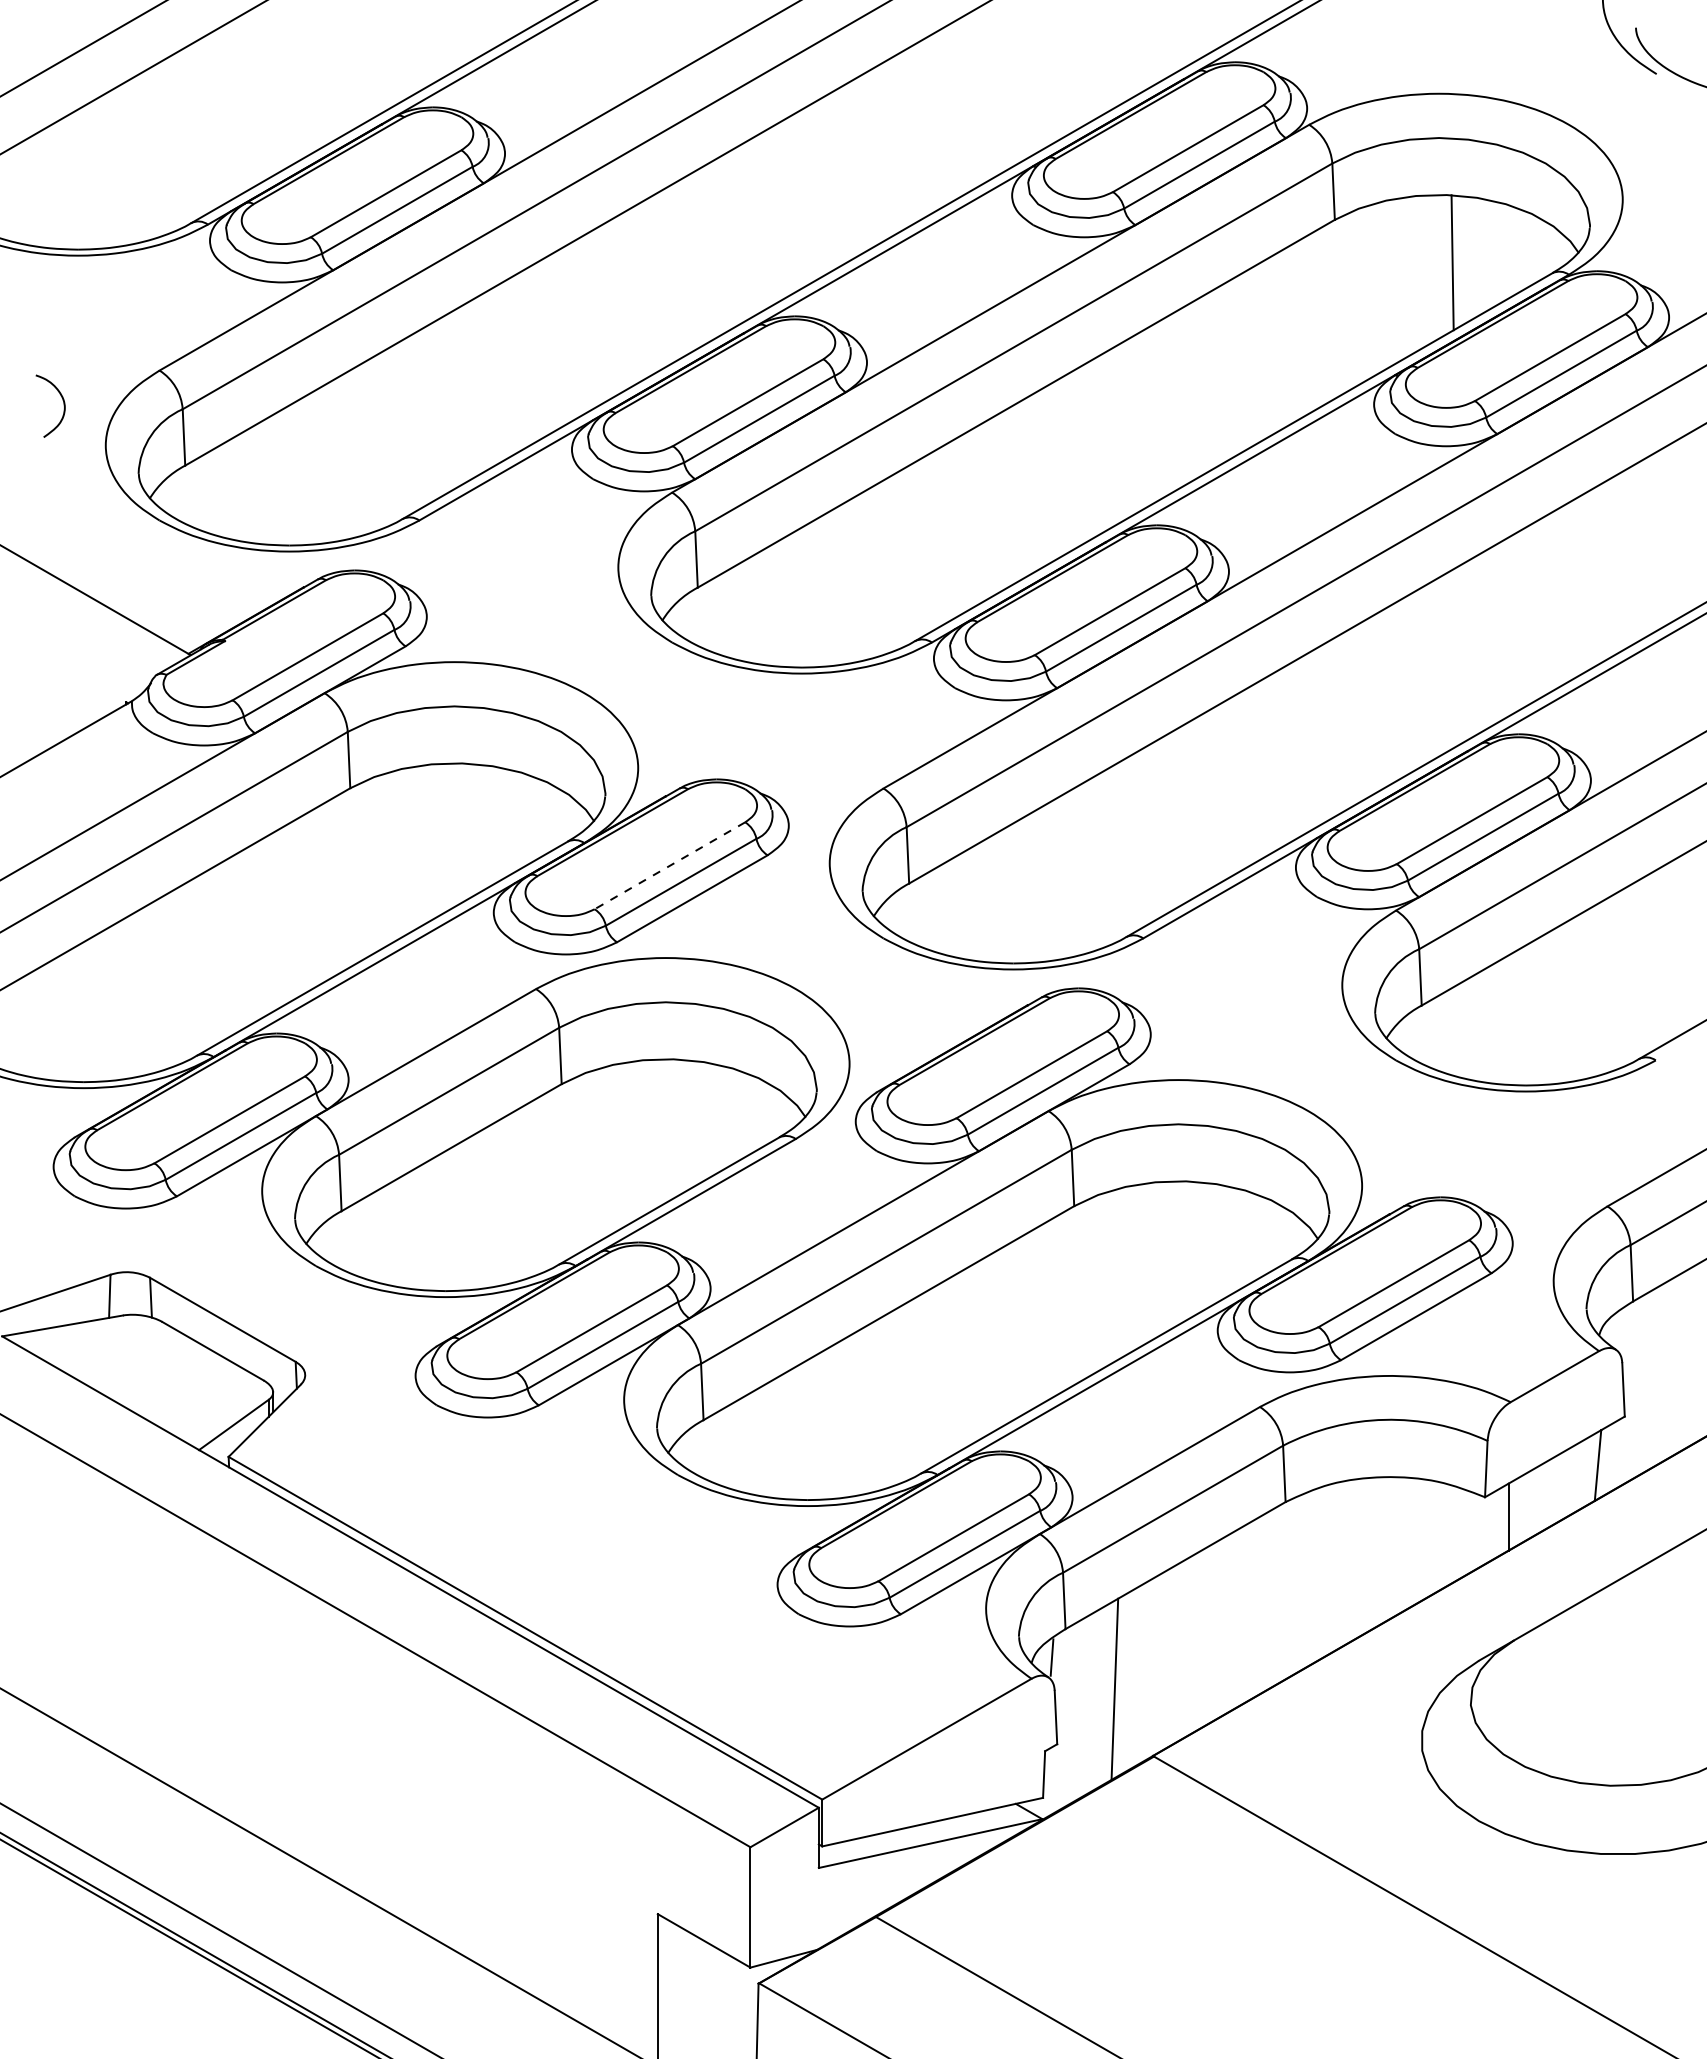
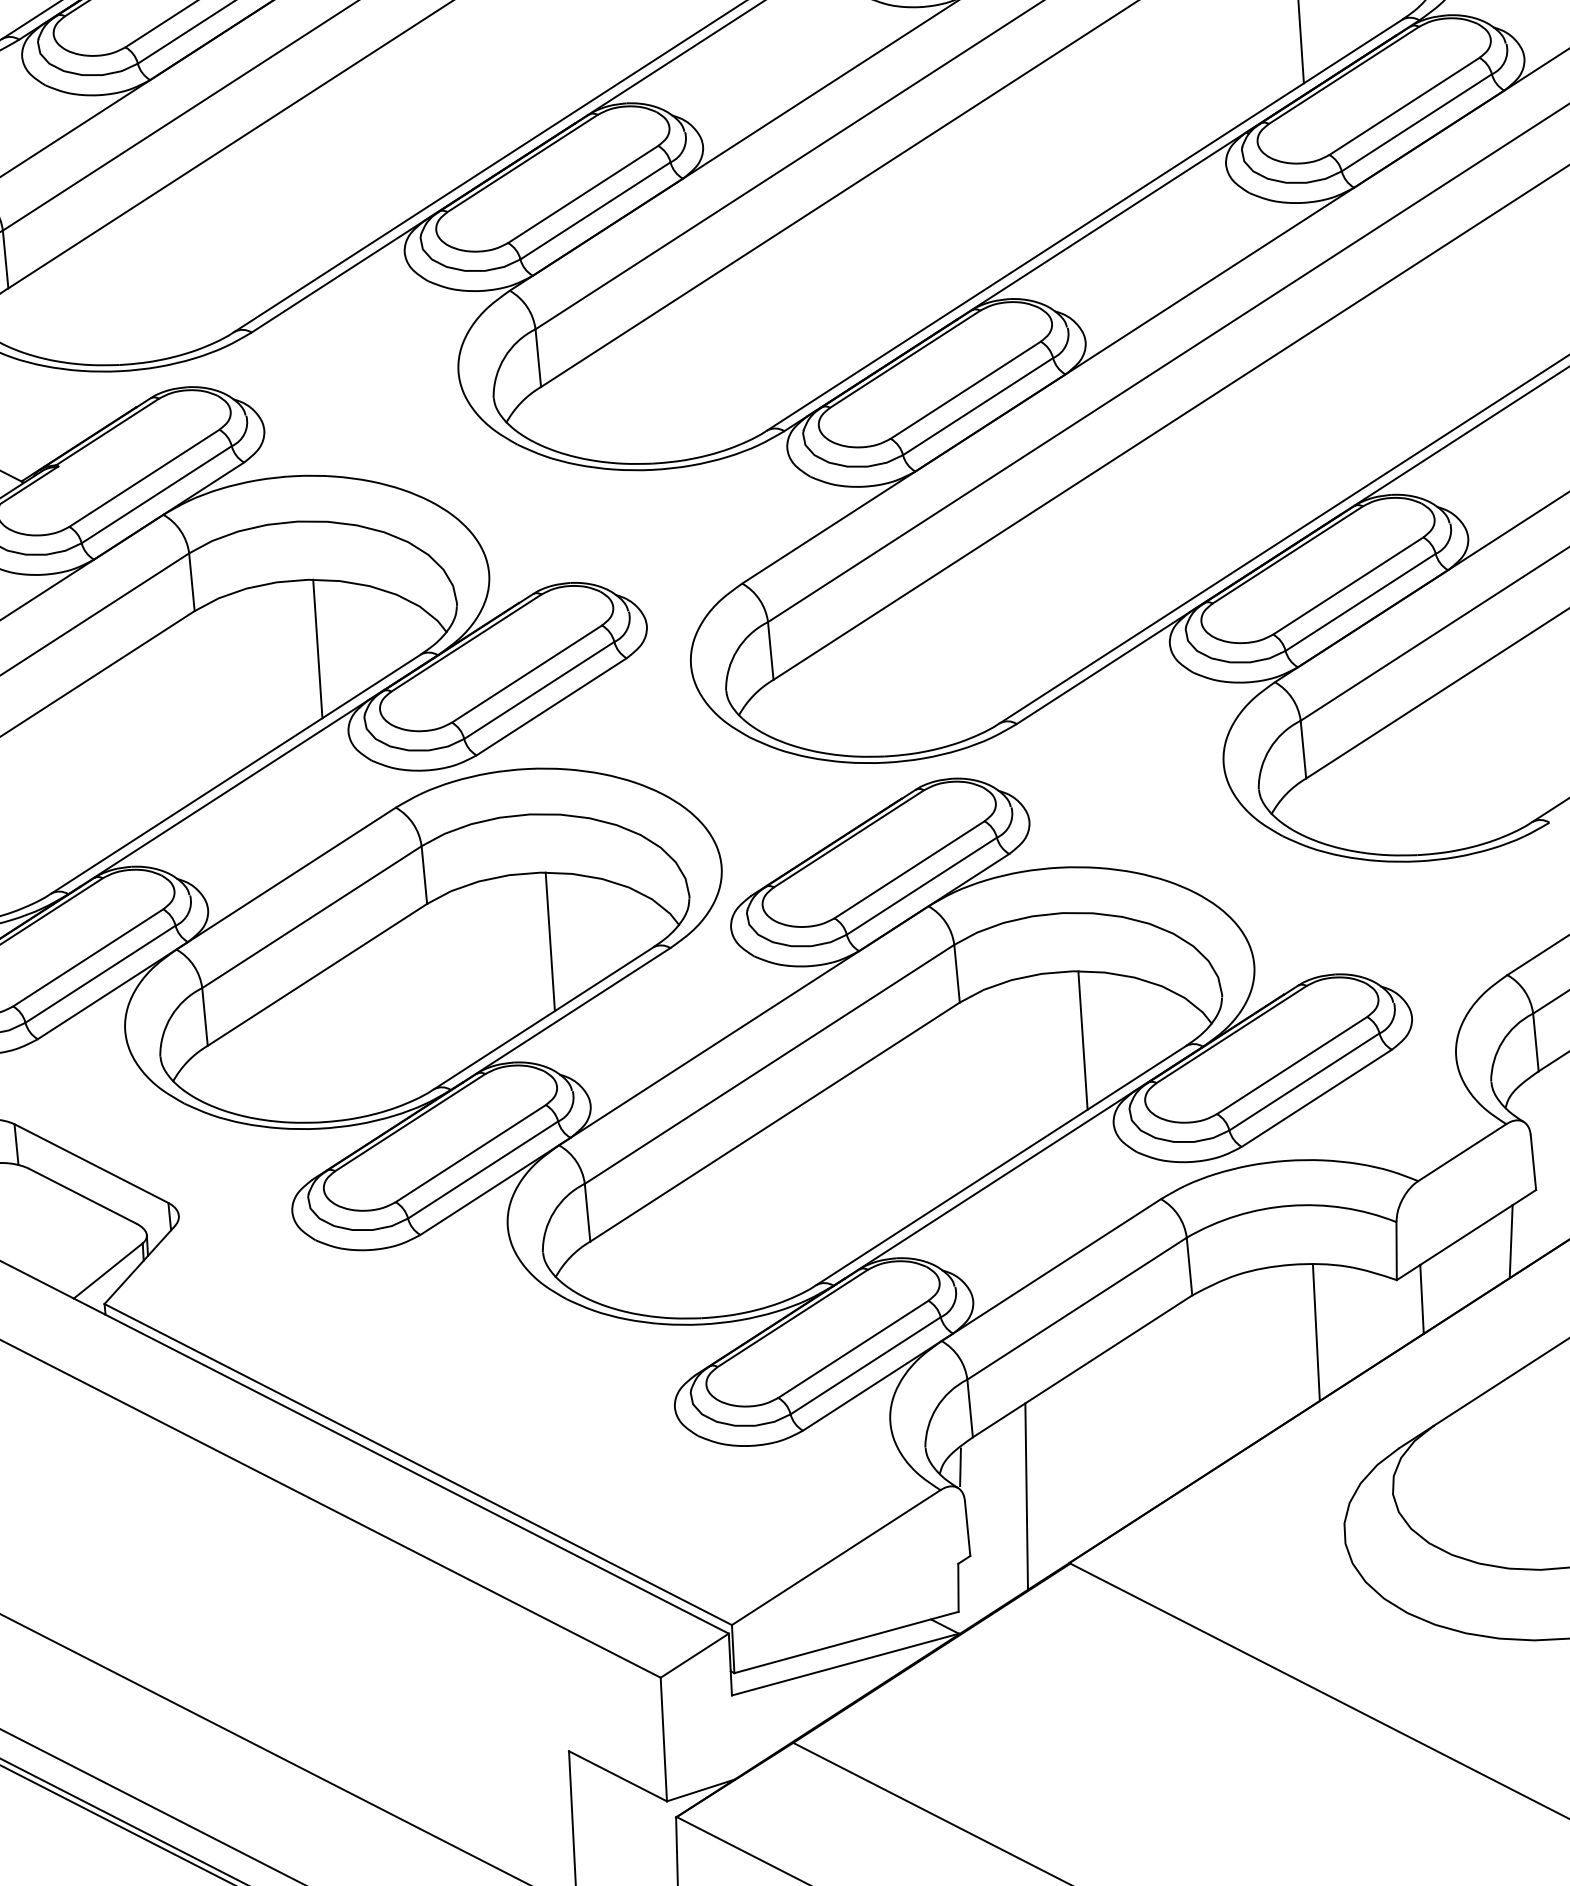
line: (467, 830) -> (317, 648), added
line: (669, 865) -> (526, 673), dashed -> solid
line: (679, 1126) -> (550, 941), added
line: (1191, 1248) -> (1082, 1039), added
line: (1404, 1544) -> (1316, 1332), added

